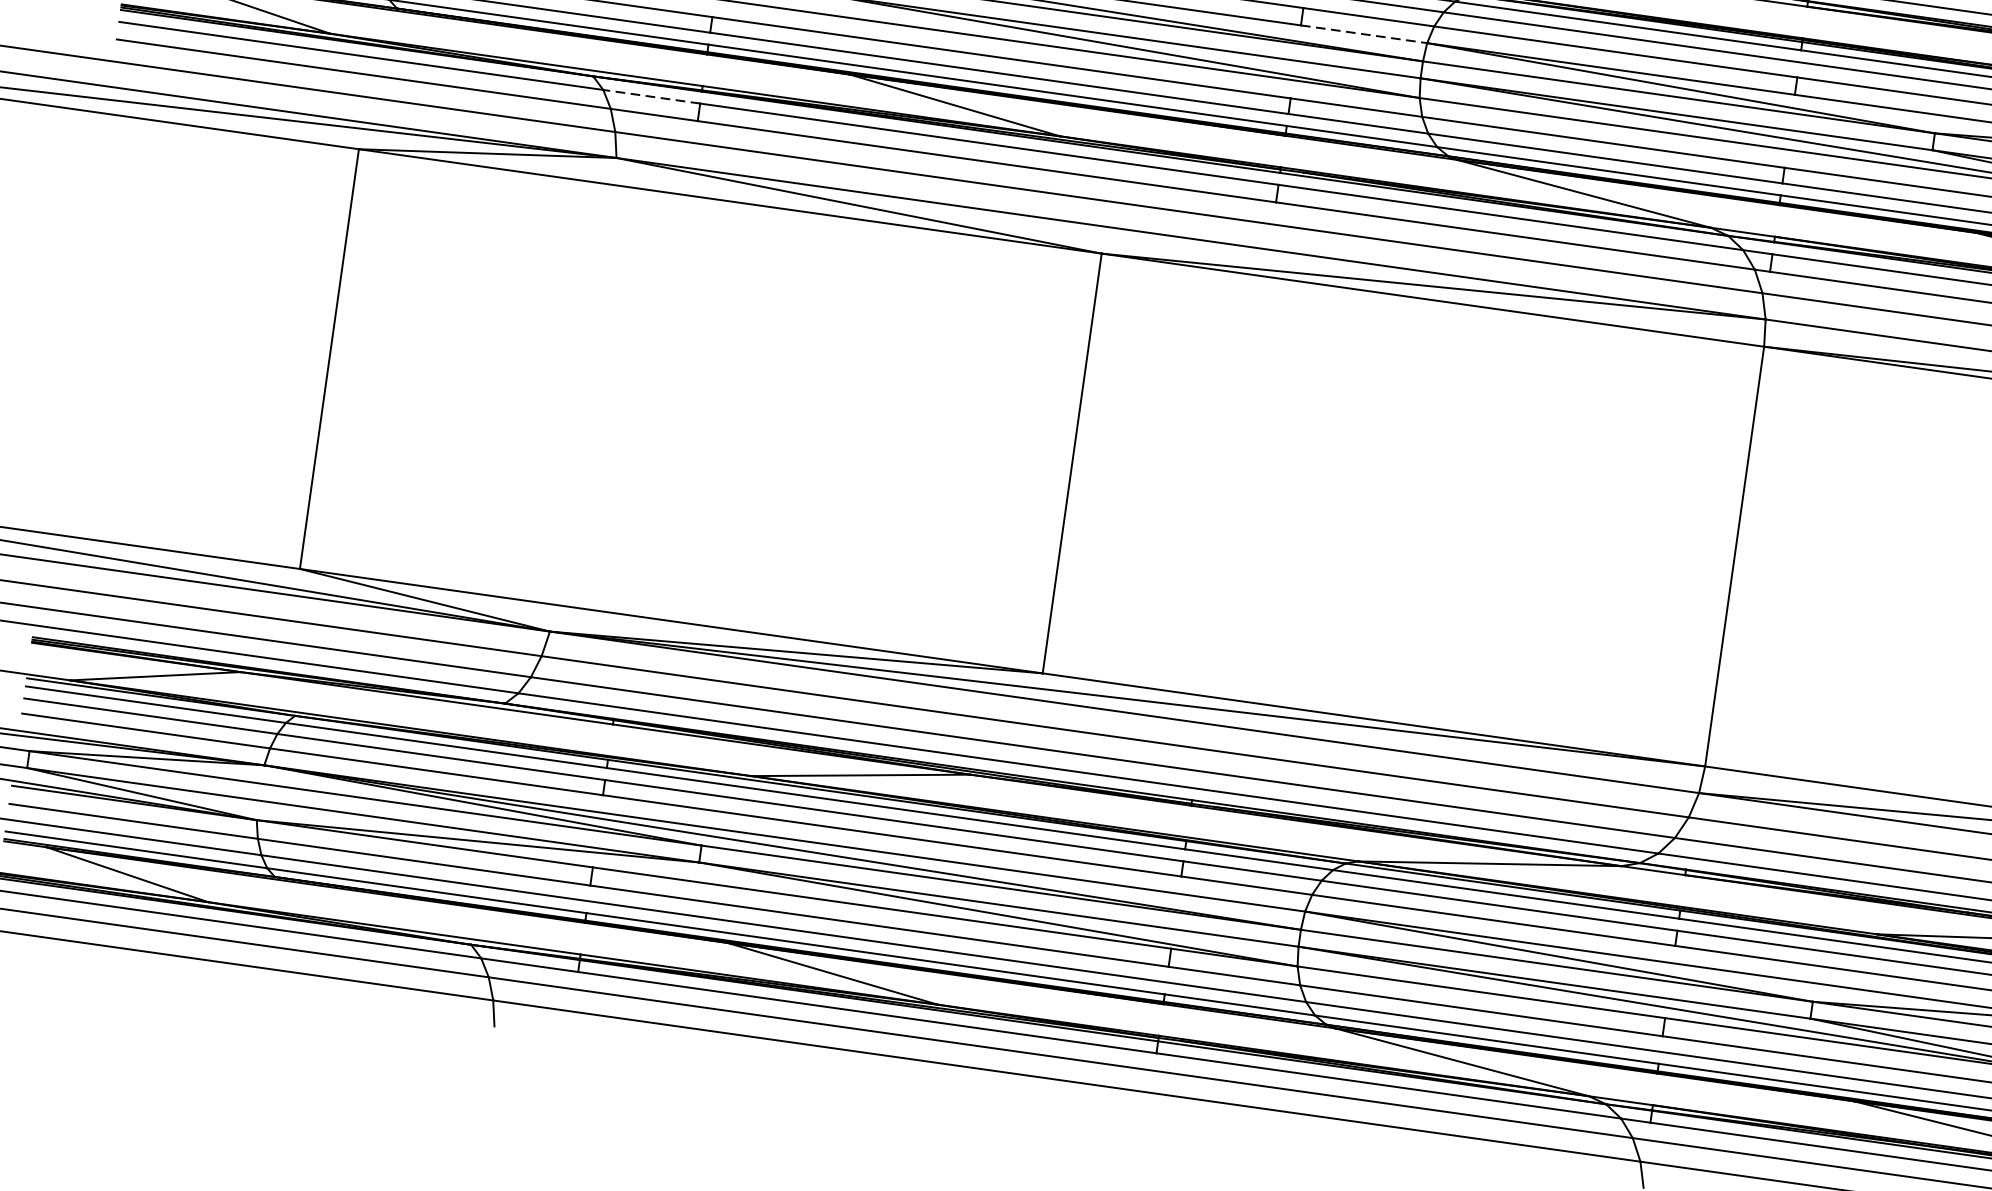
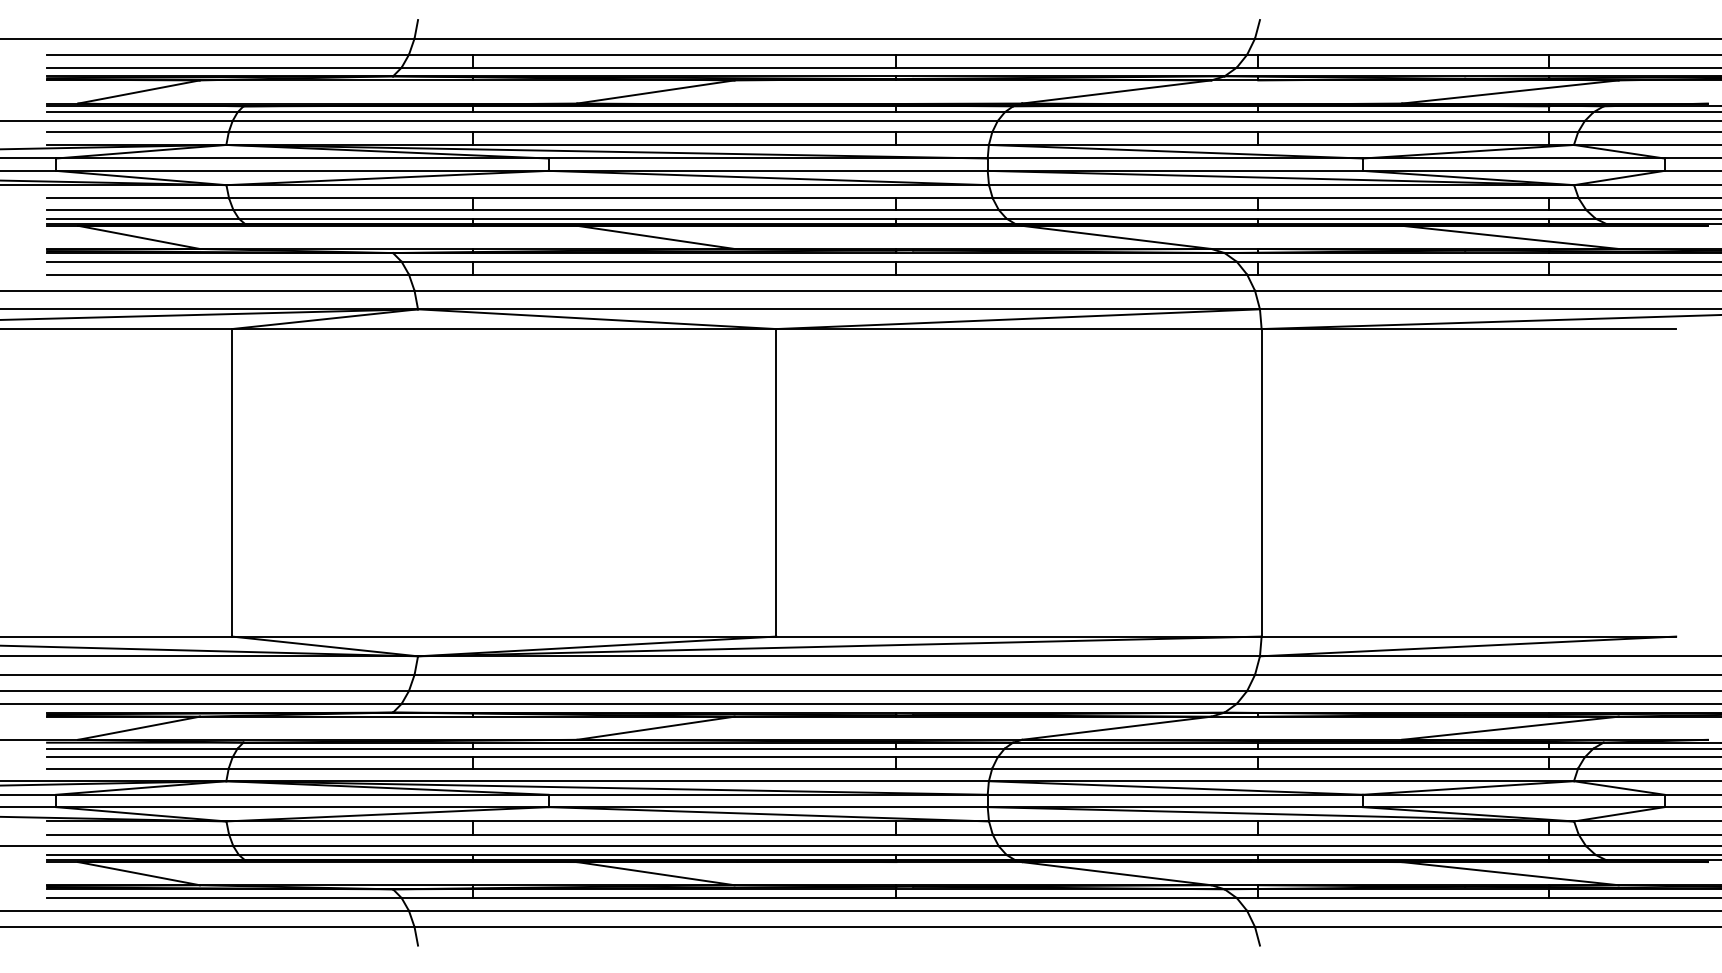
line: (1365, 33) -> (943, 144), dashed -> solid
line: (652, 96) -> (437, 261), dashed -> solid

